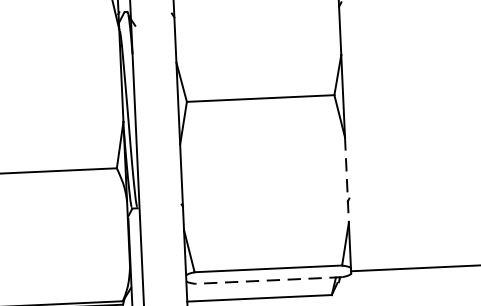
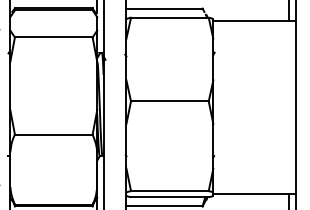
line: (347, 180) -> (213, 146), dashed -> solid
line: (268, 281) -> (169, 197), dashed -> solid

